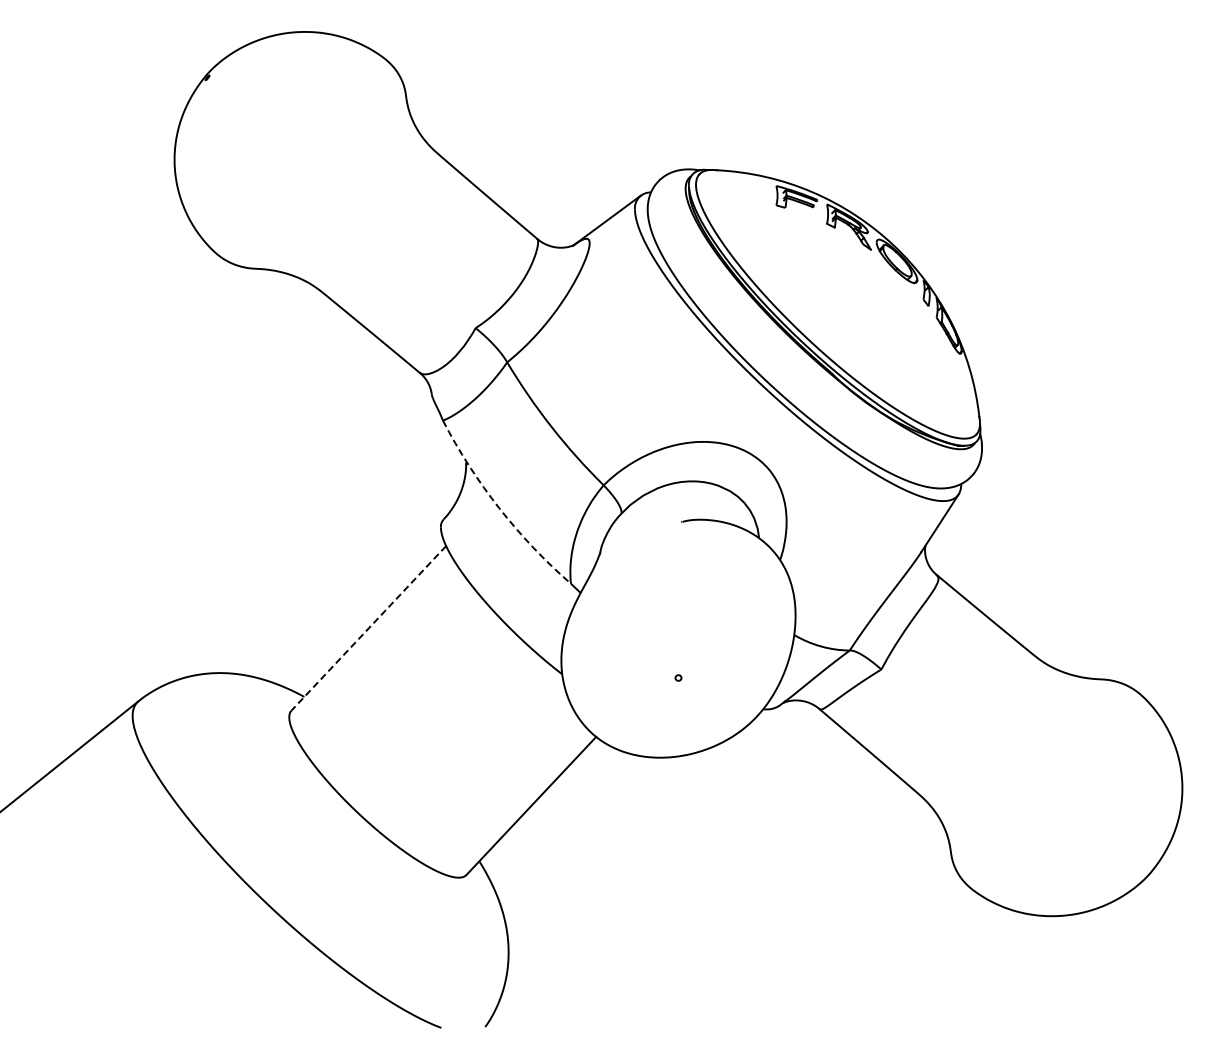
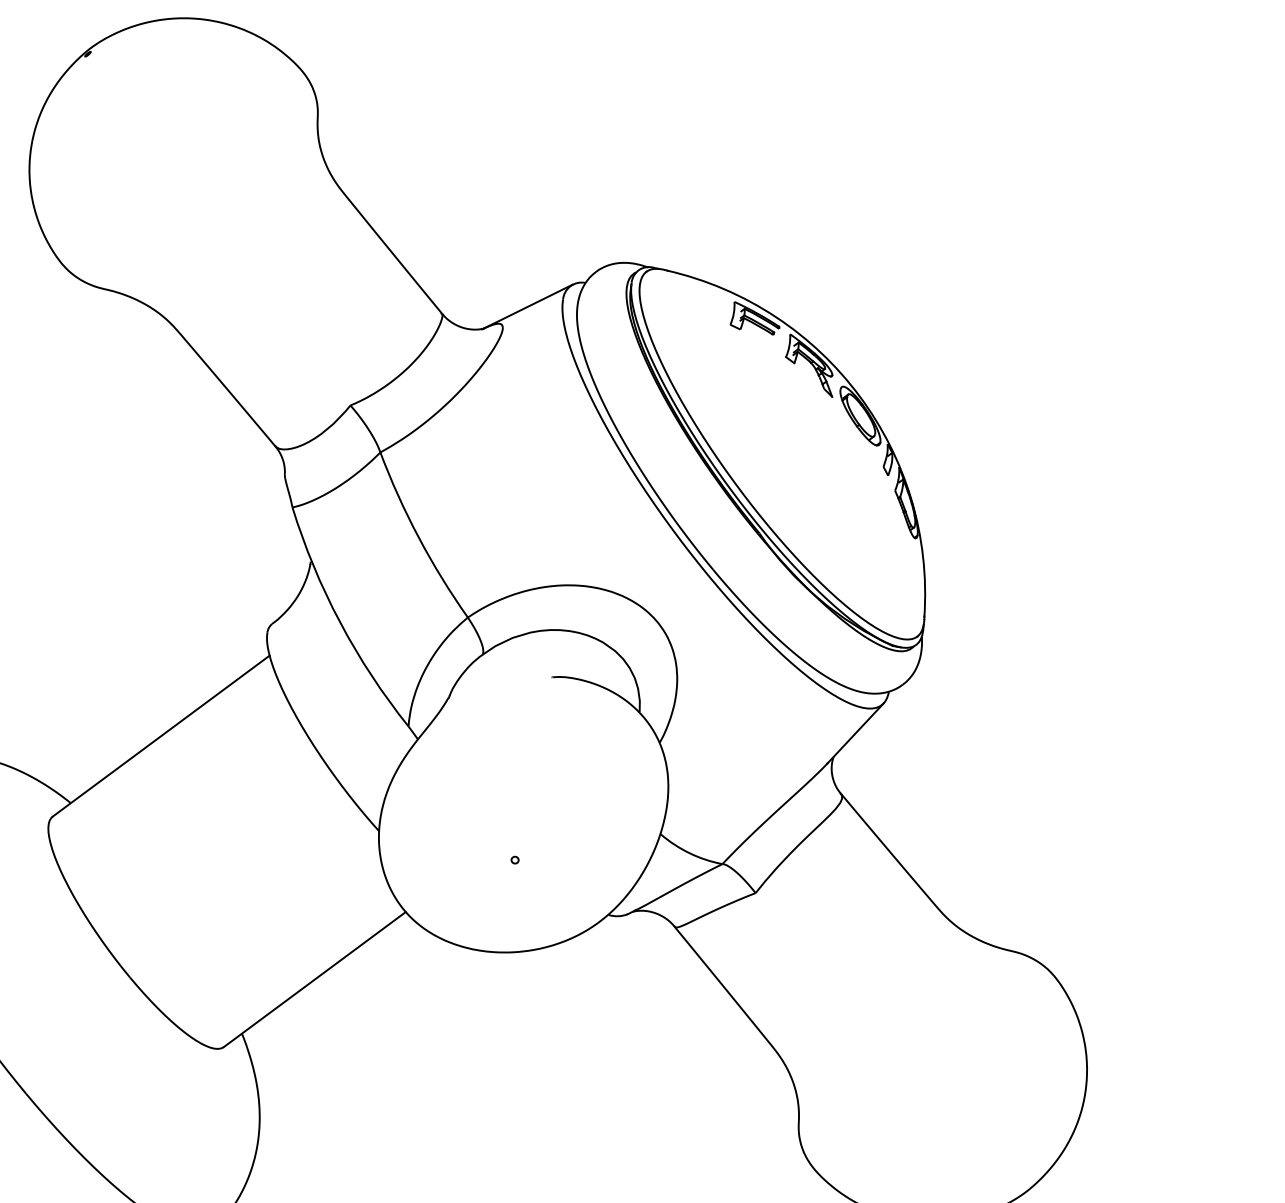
arc: (499, 508) -> (340, 622), dashed -> solid
line: (368, 628) -> (160, 736), dashed -> solid

